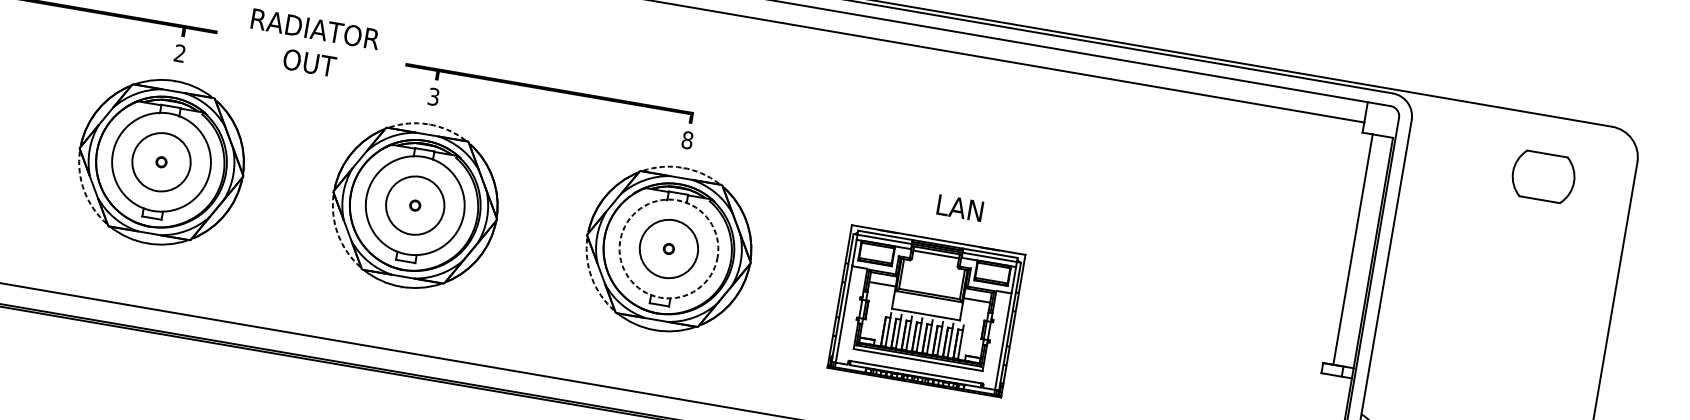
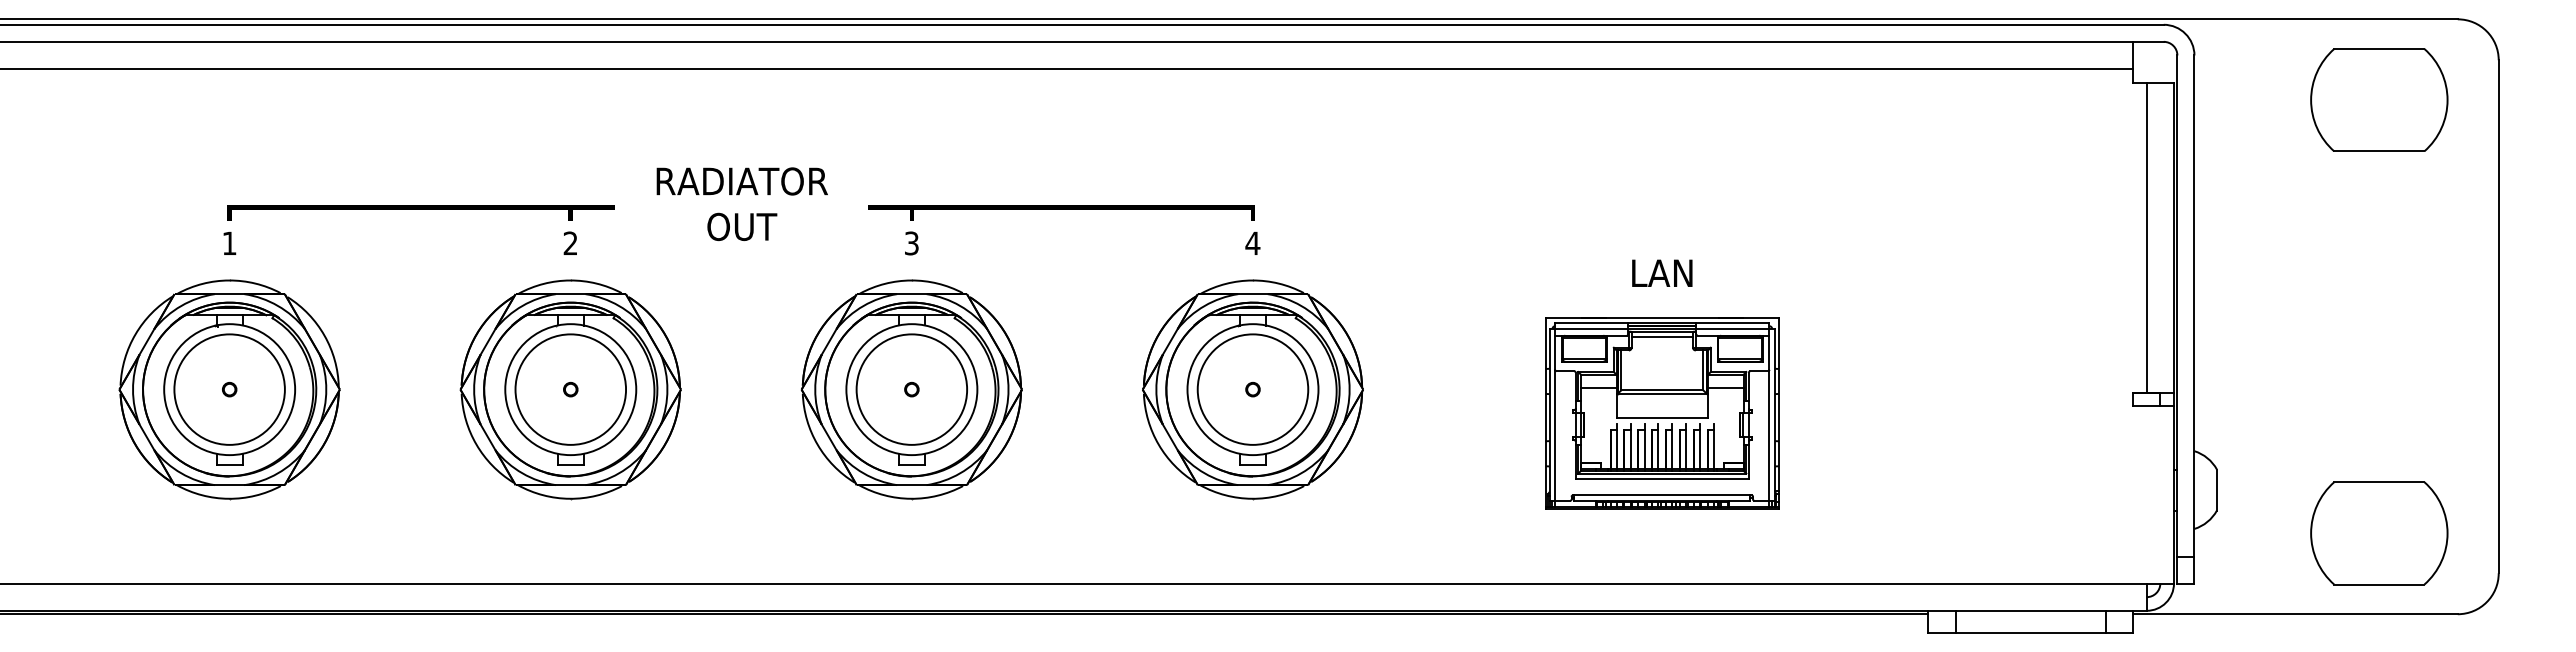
arc: (428, 124) -> (911, 280), dashed -> solid
text: (687, 140) -> (1252, 243), 8 -> 4
circle: (161, 162) -> (570, 389), size x1.43
arc: (682, 167) -> (1252, 280), dashed -> solid
part: (1543, 176) -> (2379, 99), size x1.67
arc: (84, 191) -> (476, 444), dashed -> solid
circle: (414, 205) -> (911, 389), size x1.43
text: (960, 207) -> (1662, 272), moved
arc: (338, 234) -> (817, 444), dashed -> solid
circle: (668, 248) -> (1252, 389), dashed -> solid
circle: (668, 248) -> (1252, 389), size x1.43
arc: (591, 277) -> (1158, 444), dashed -> solid
part: (926, 311) -> (1662, 413), moved

